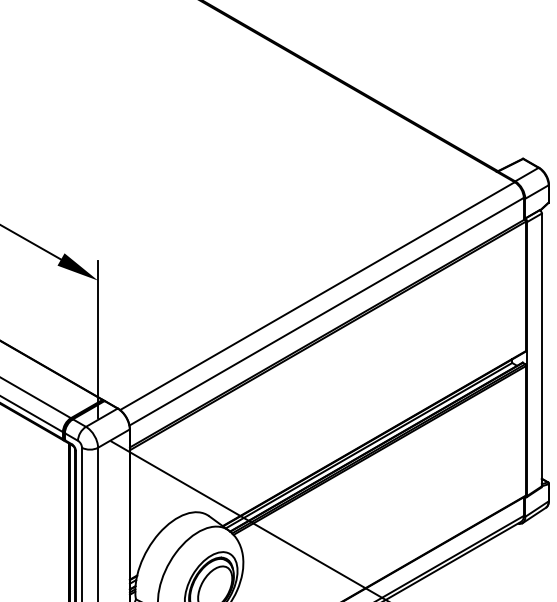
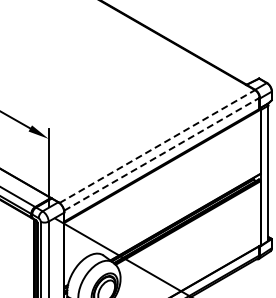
line: (317, 295) -> (157, 146), solid -> dashed
line: (325, 312) -> (161, 154), solid -> dashed

